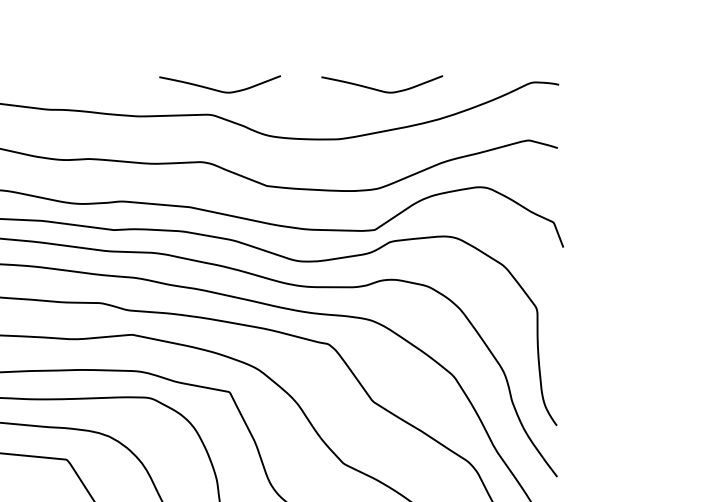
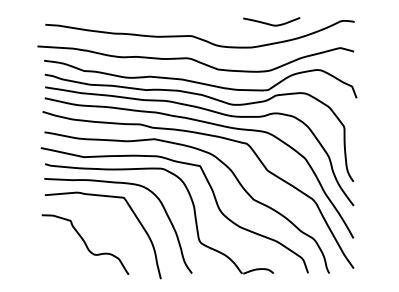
curve: (217, 88) -> (194, 23), removed

